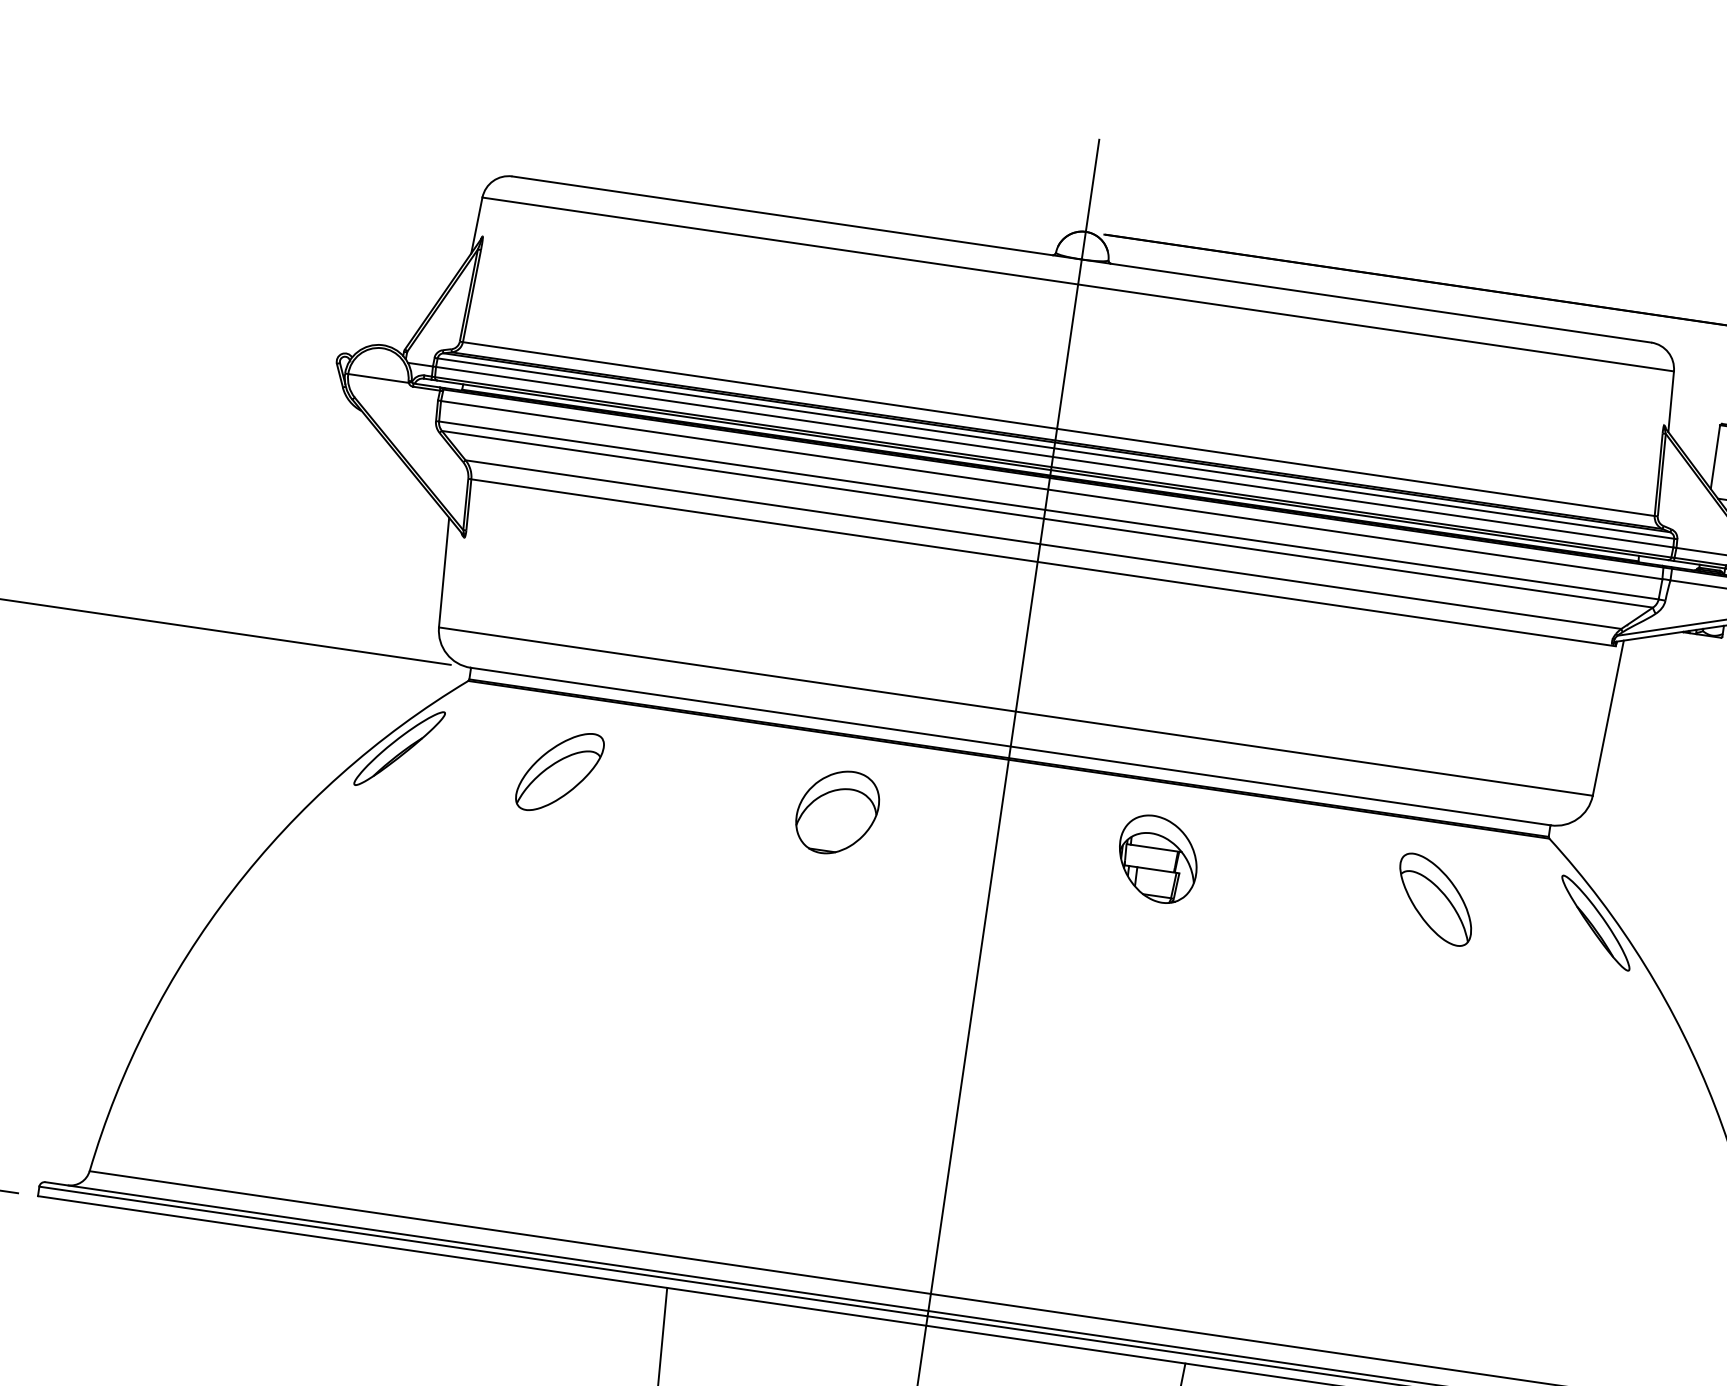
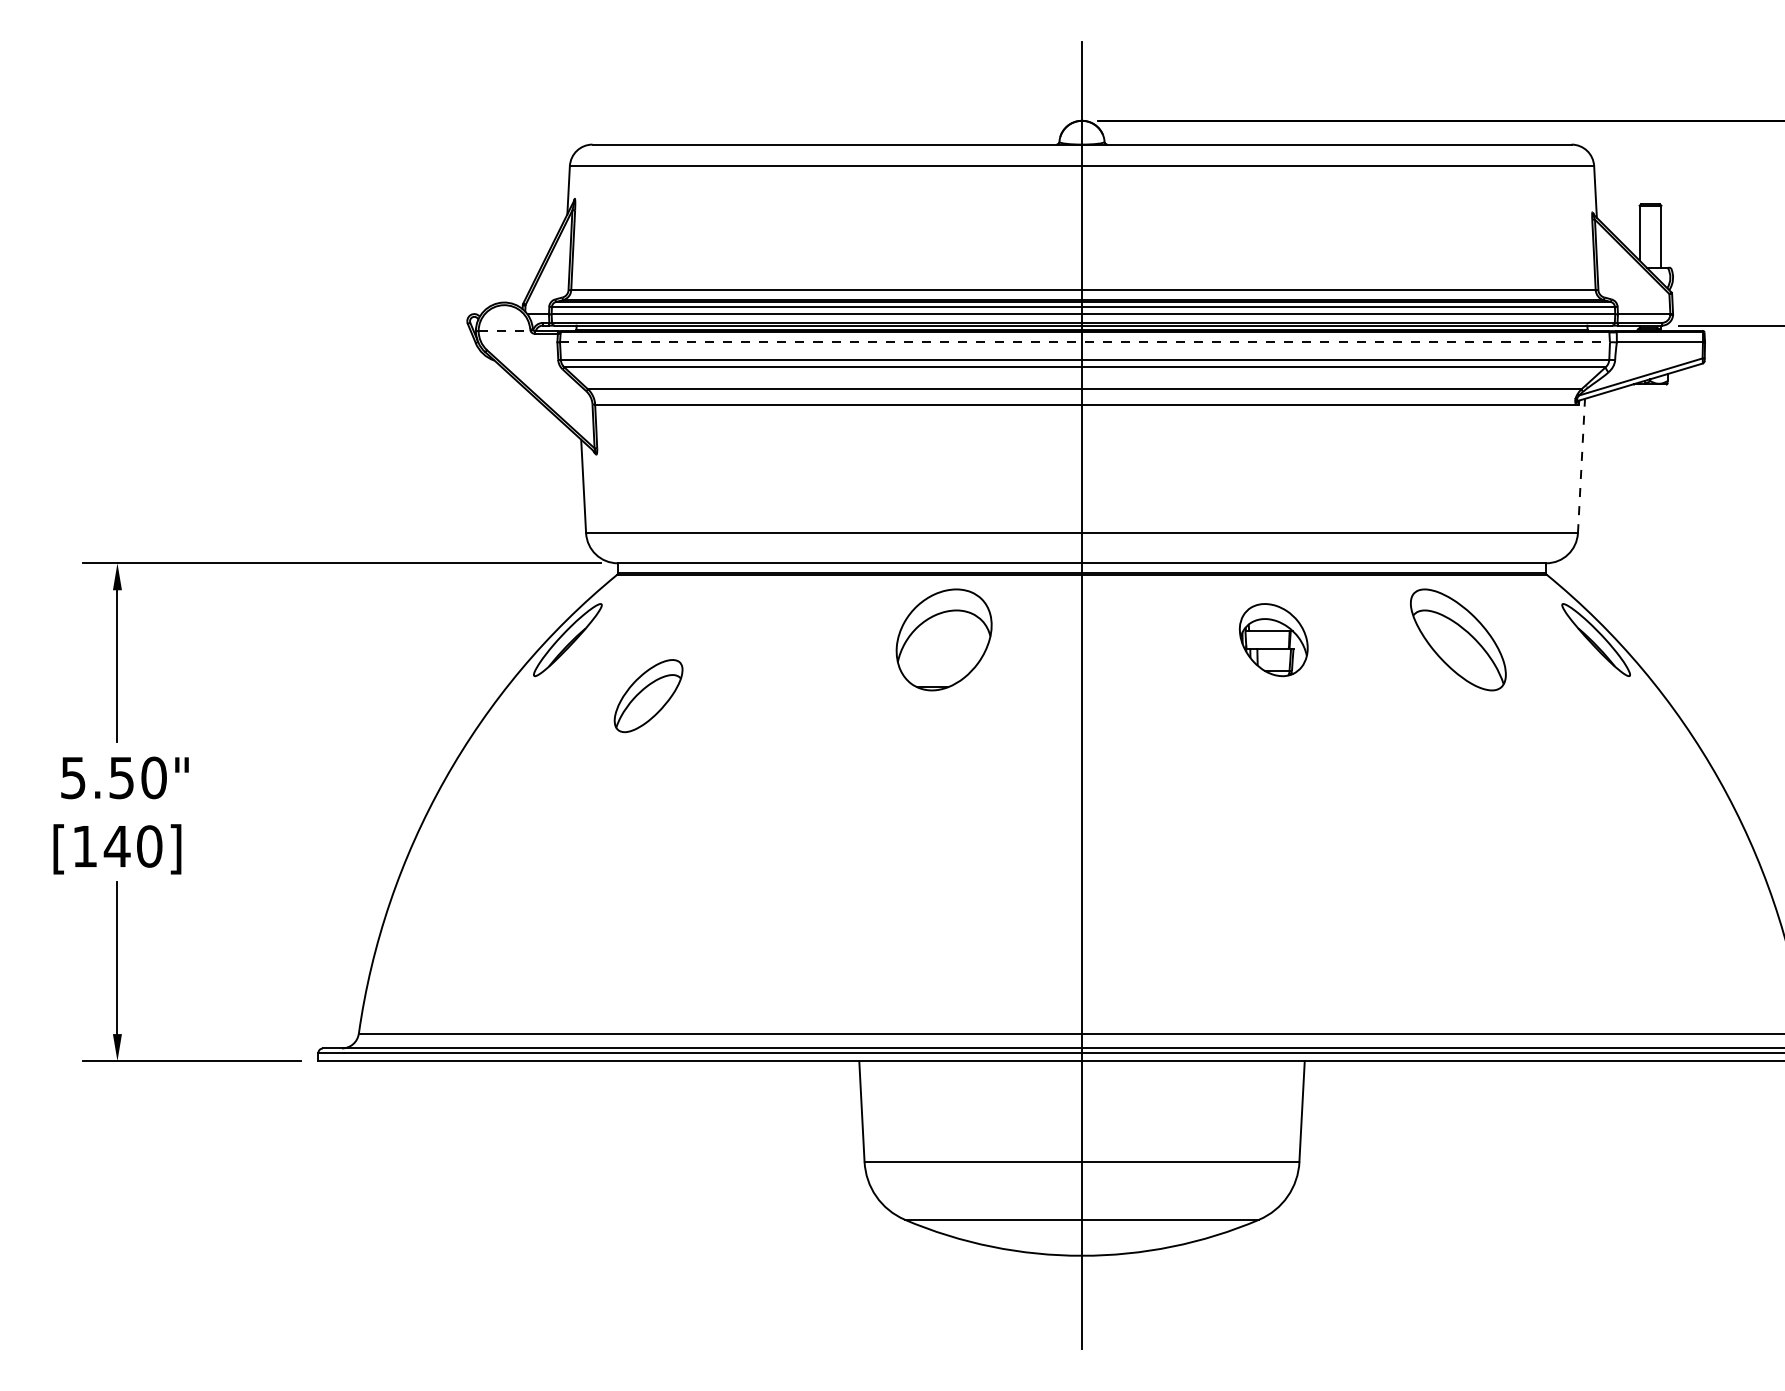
line: (378, 378) -> (504, 331), solid -> dashed
line: (1052, 490) -> (1085, 342), solid -> dashed
line: (1608, 717) -> (1581, 465), solid -> dashed
part: (559, 772) -> (648, 696), moved
part: (837, 813) -> (944, 640), size x1.4
part: (1157, 859) -> (1273, 640), moved
part: (1435, 900) -> (1458, 640), size x1.4

